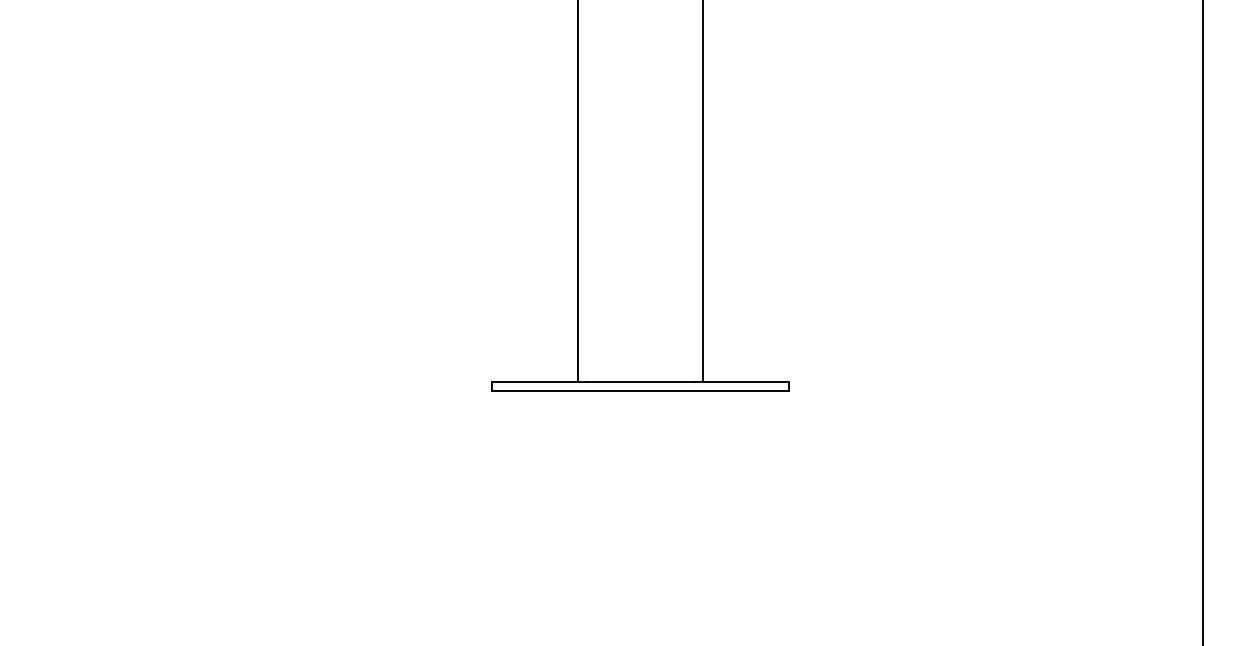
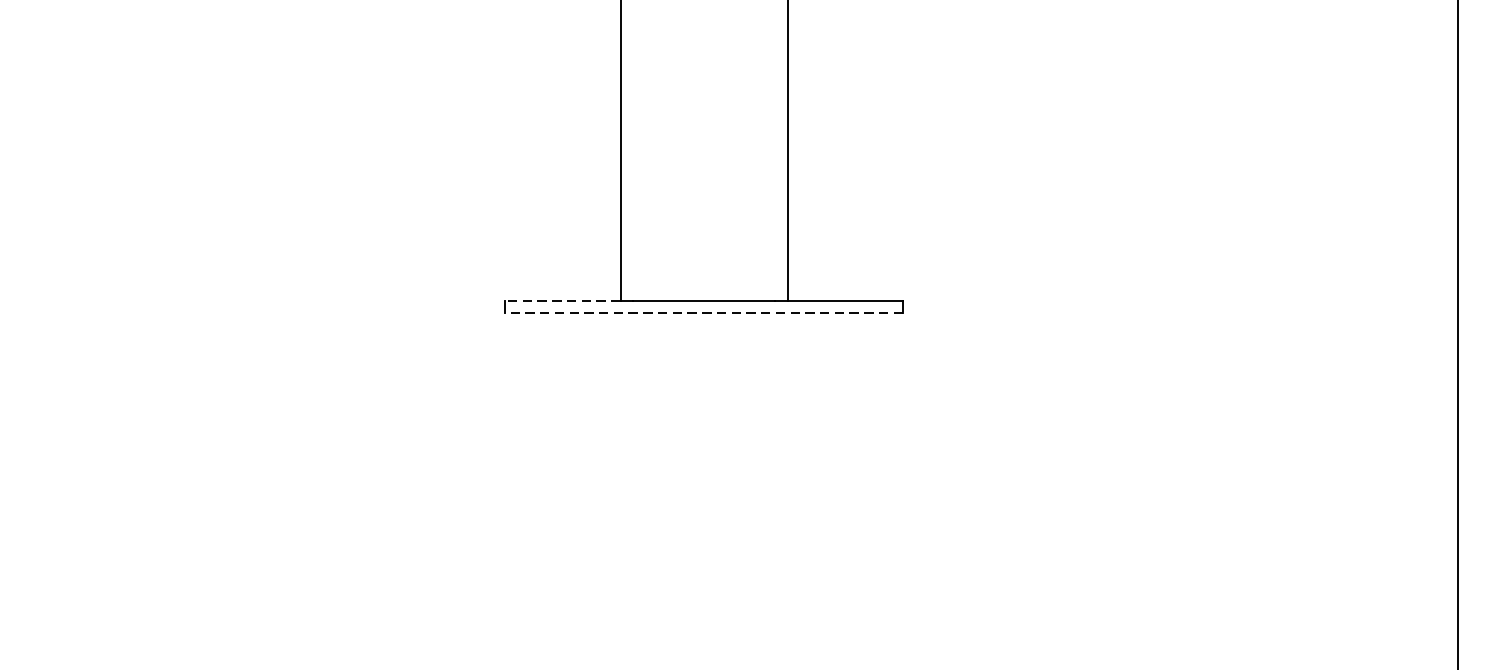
line: (535, 381) -> (563, 300), solid -> dashed
line: (640, 391) -> (704, 313), solid -> dashed

